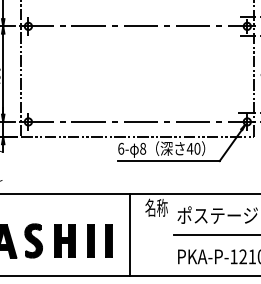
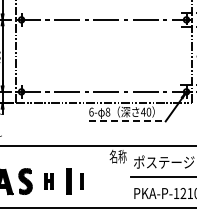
line: (168, 161) -> (127, 121), solid -> dashed
line: (130, 234) -> (98, 176), removed
part: (64, 240) -> (48, 181), size x0.6
part: (107, 240) -> (81, 181), size x0.6

